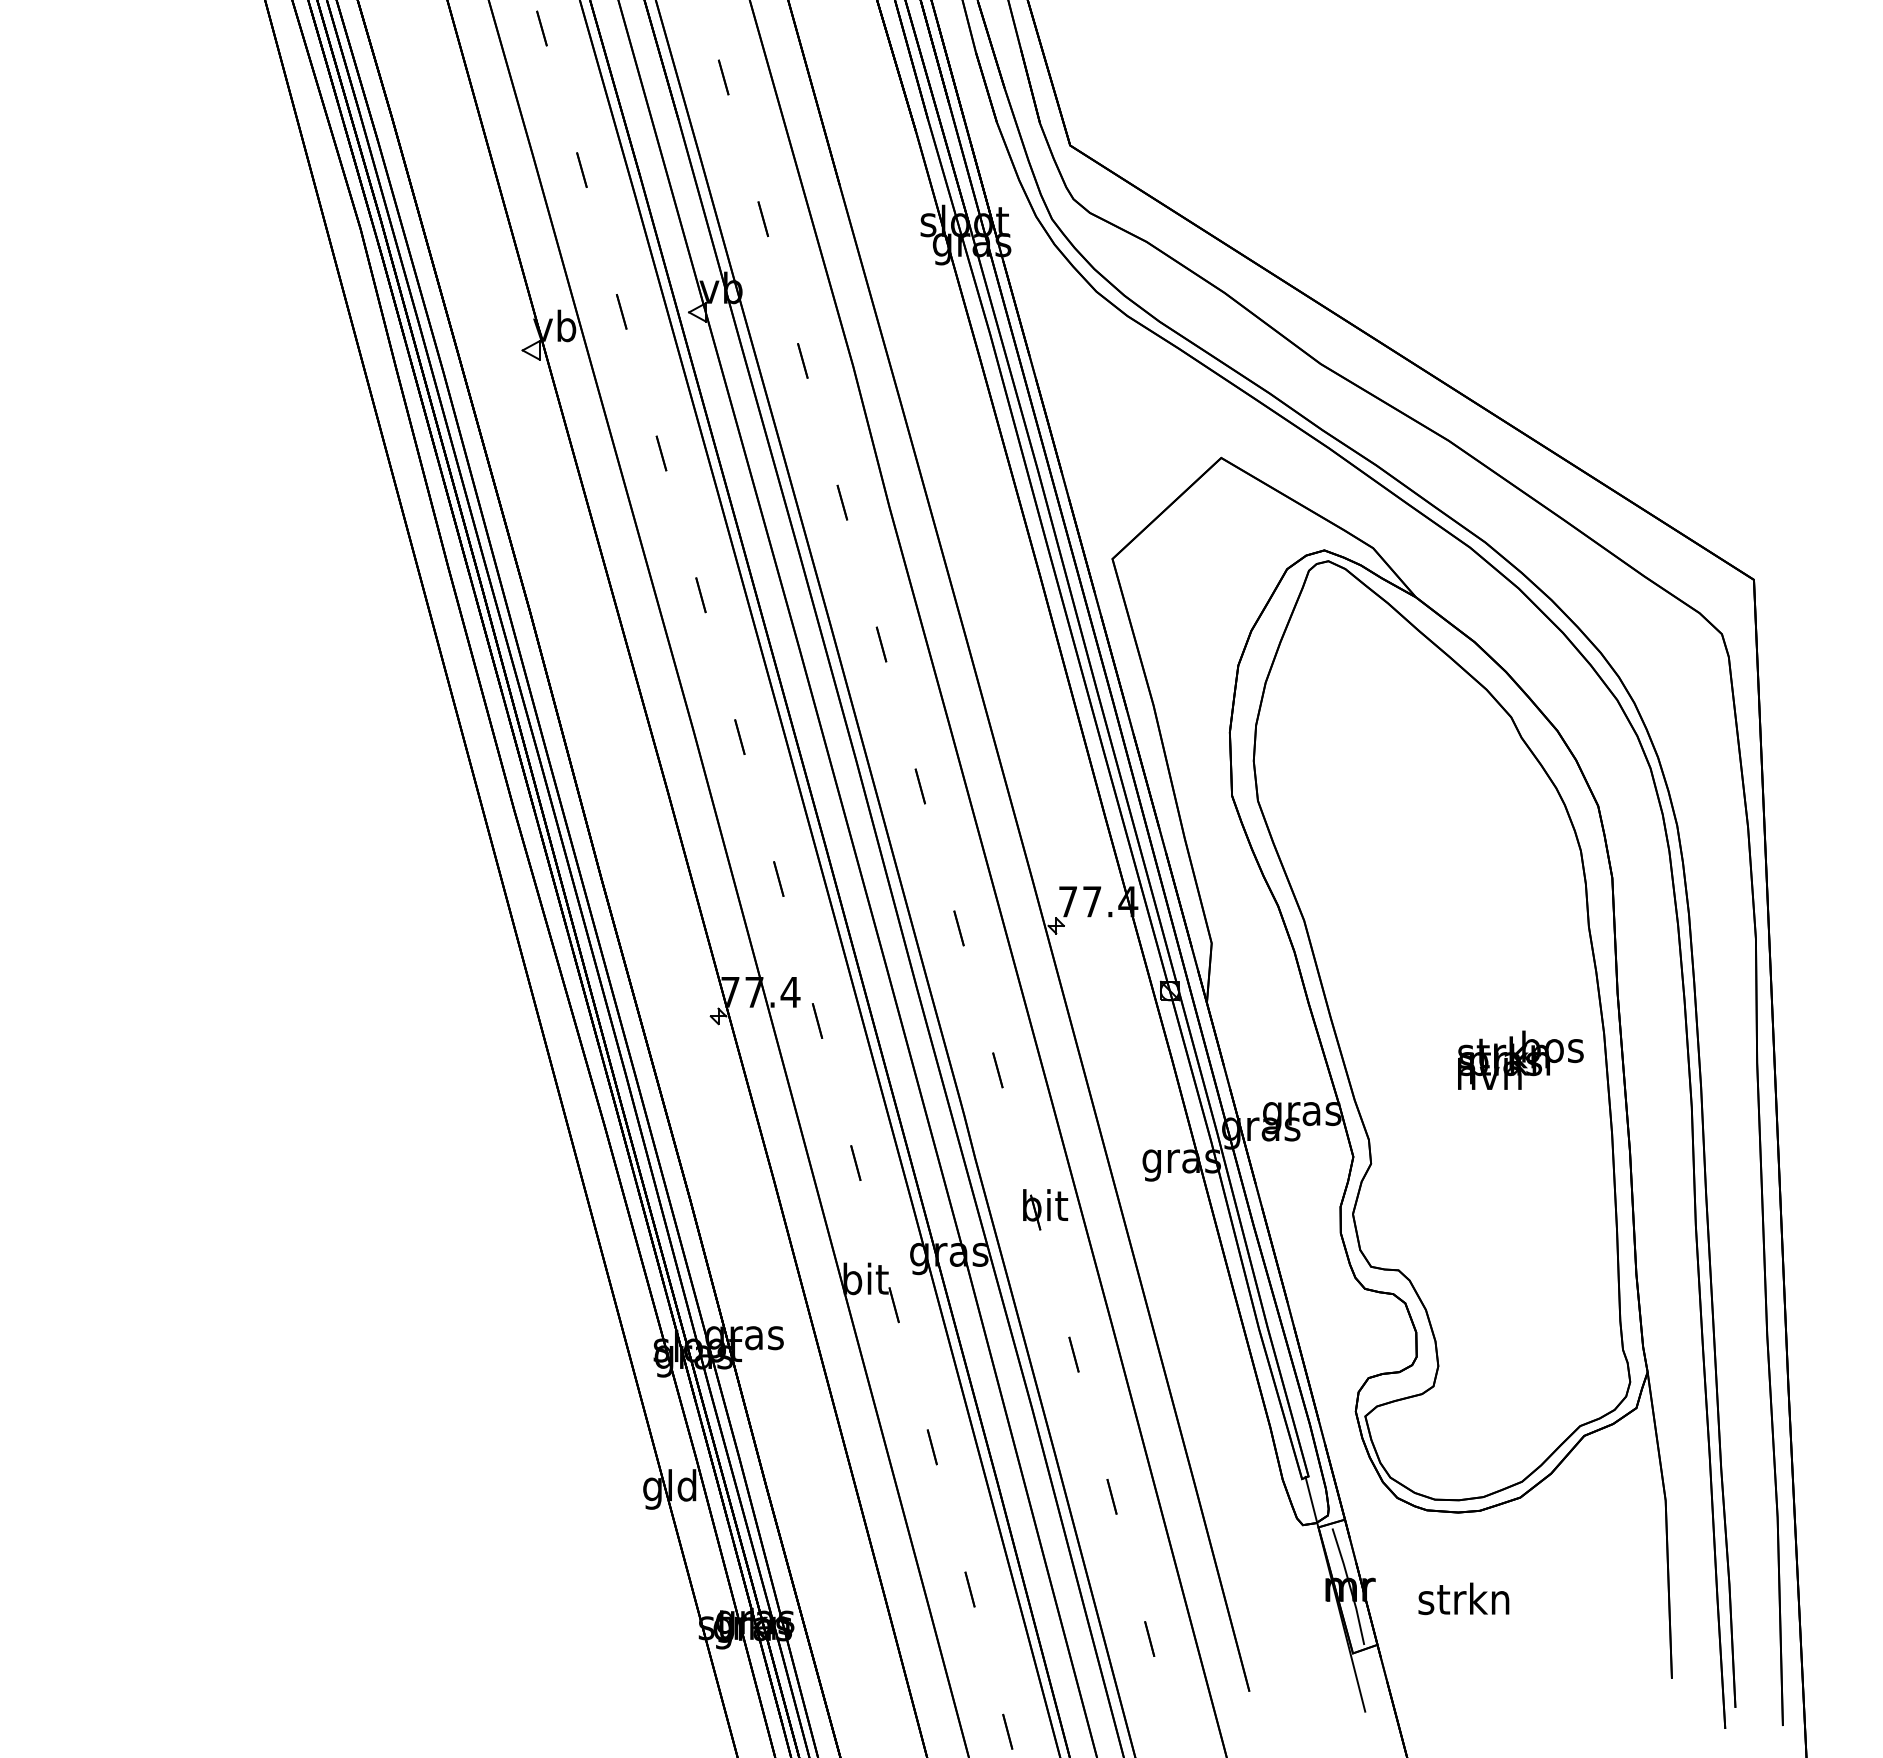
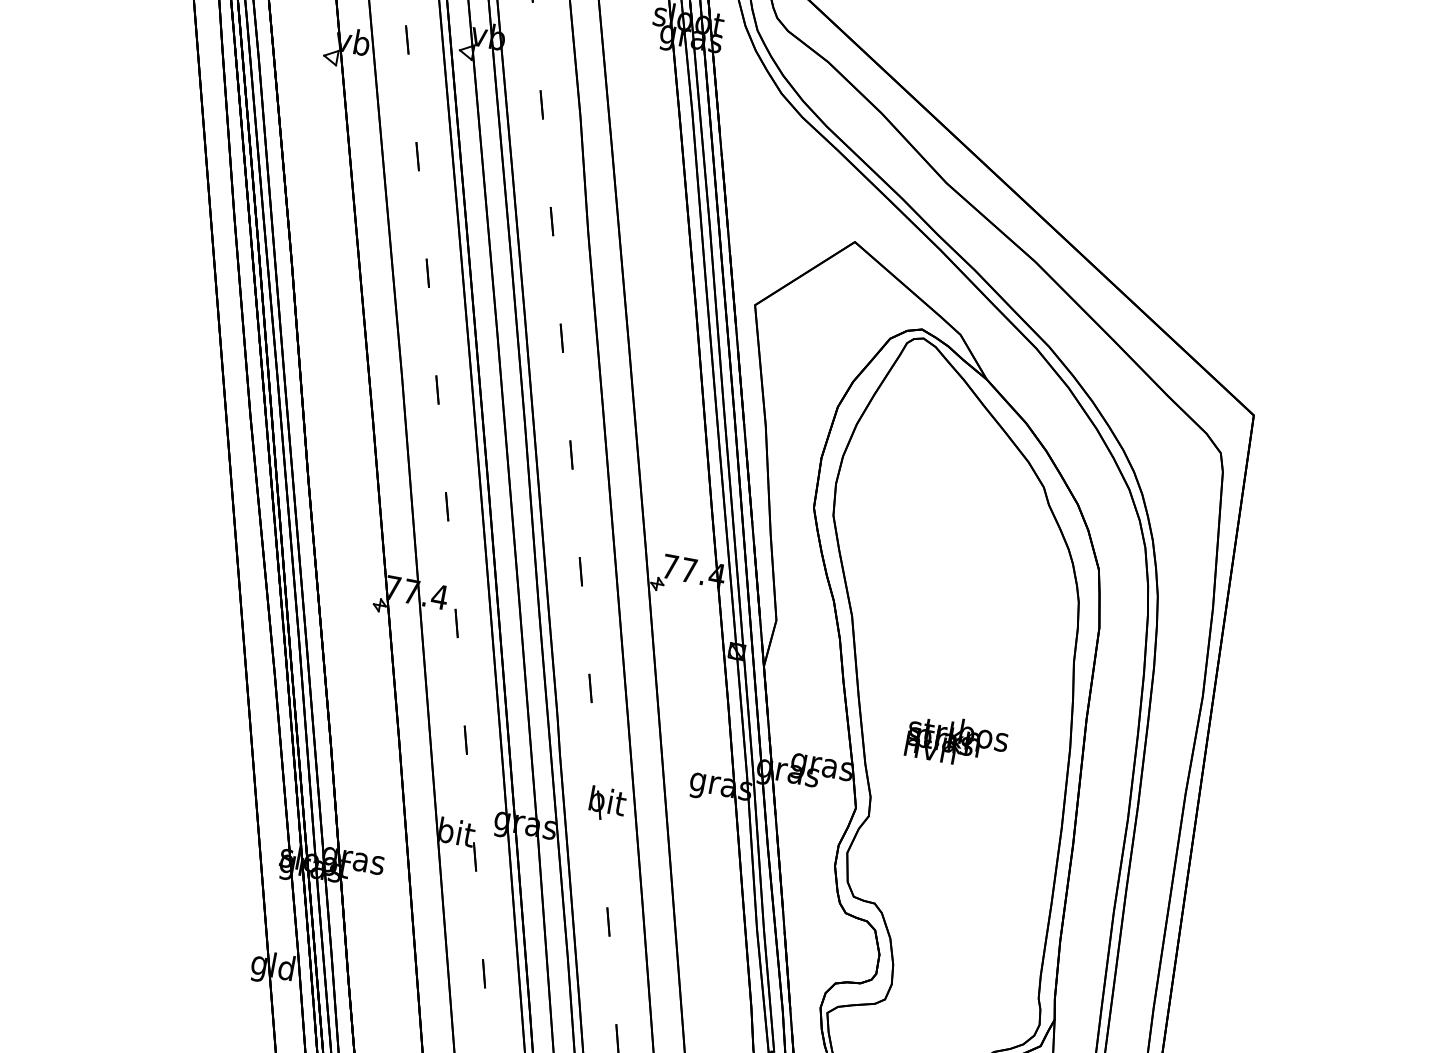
text: (1520, 1059) -> (956, 740), moved

